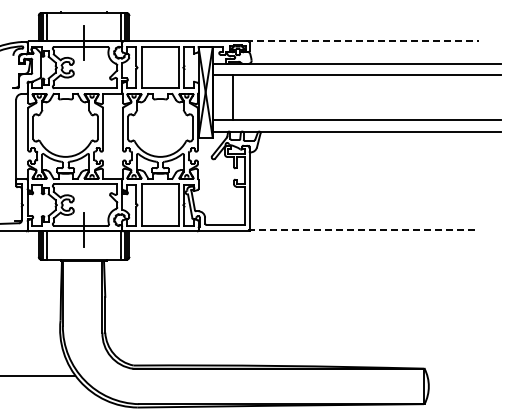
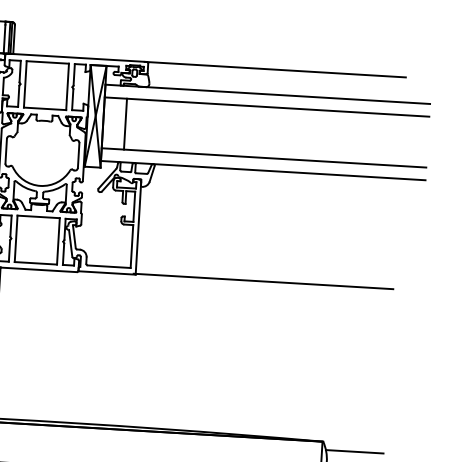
line: (362, 41) -> (275, 69), dashed -> solid
line: (363, 229) -> (263, 281), dashed -> solid
line: (452, 376) -> (354, 452), added

